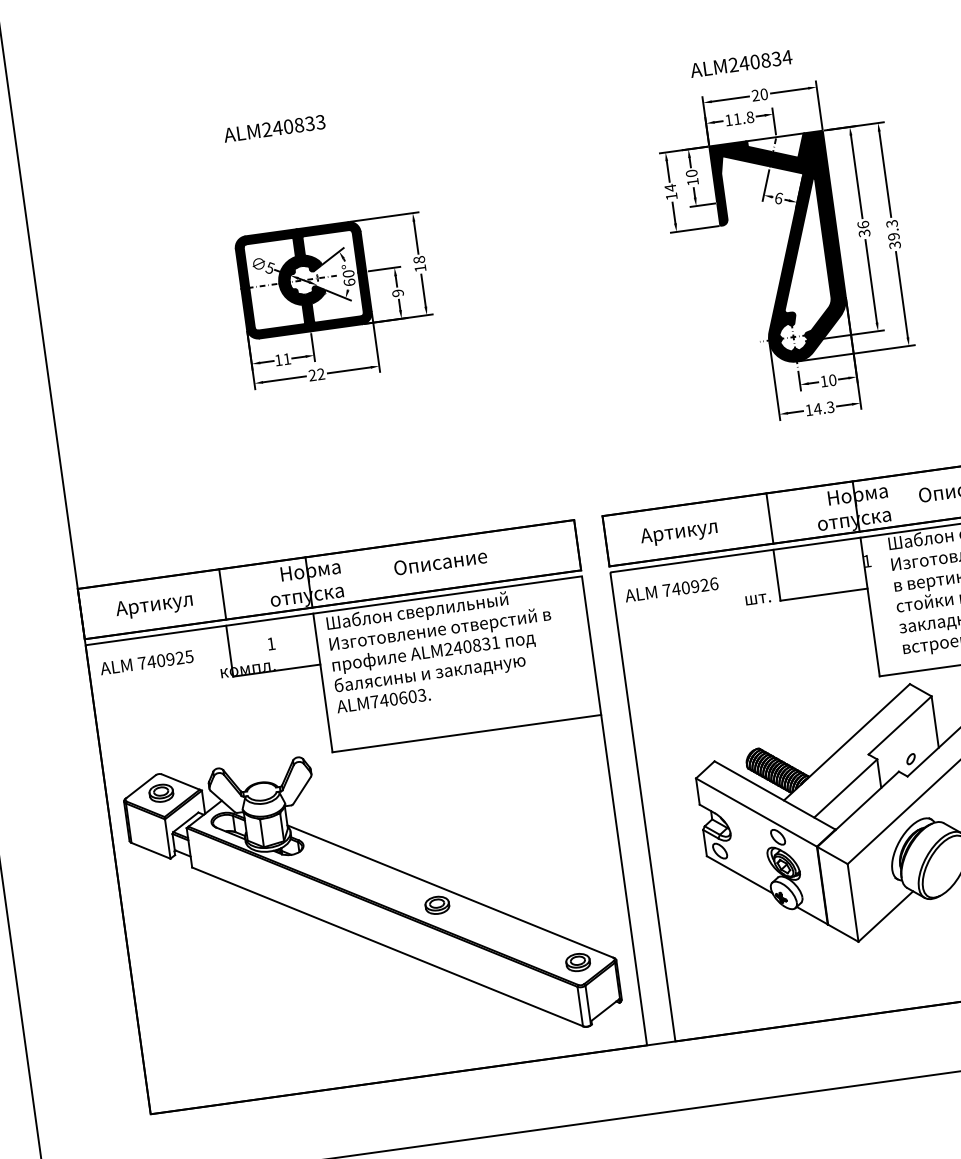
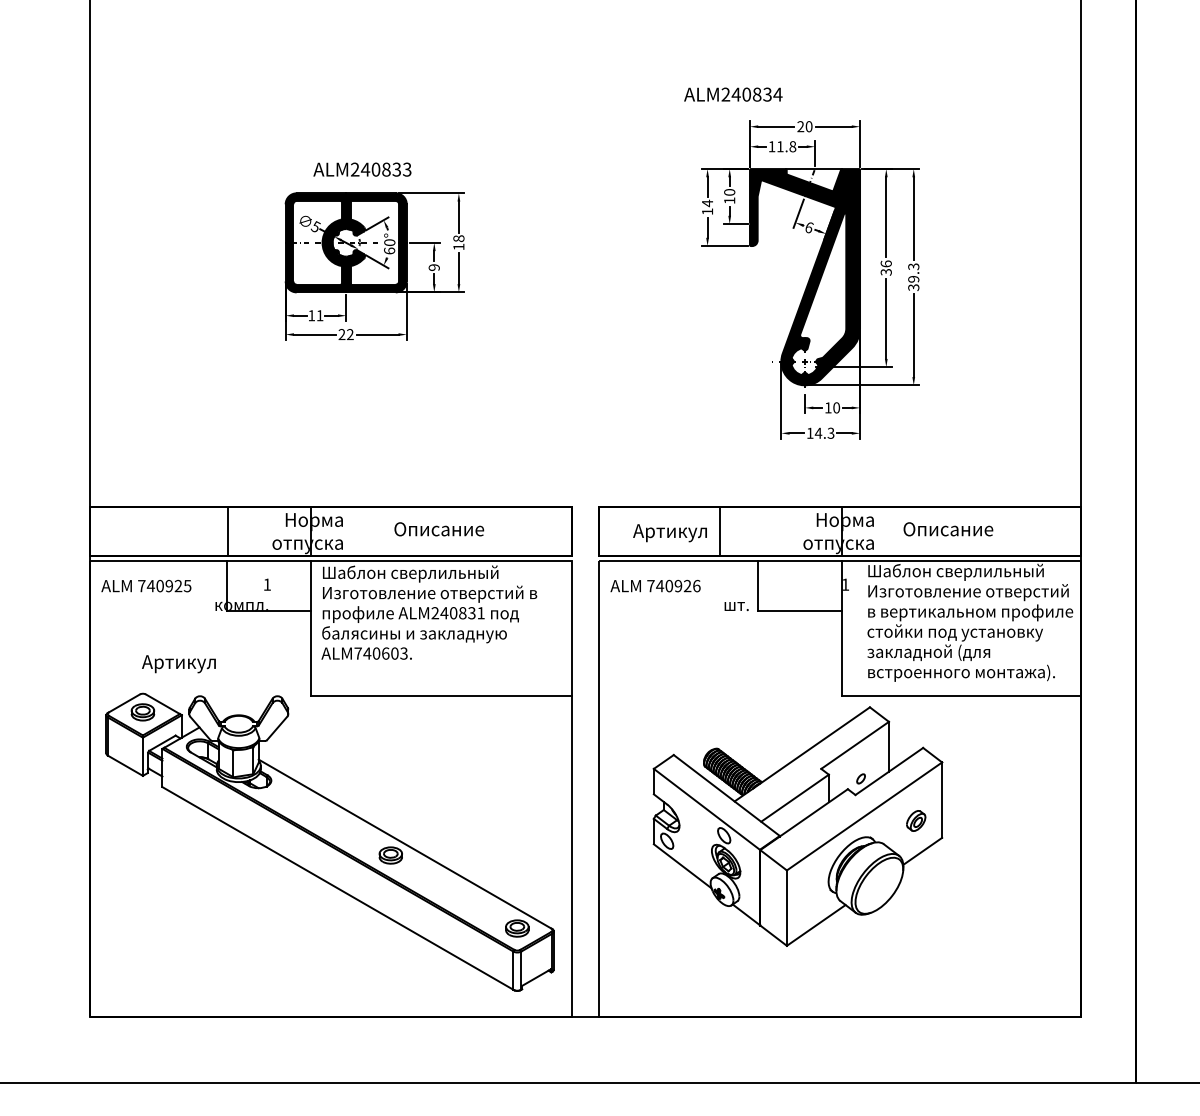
text: (741, 63) -> (733, 94), moved
text: (274, 128) -> (362, 169), moved
line: (769, 517) -> (719, 530), moved
text: (153, 606) -> (178, 664), moved

